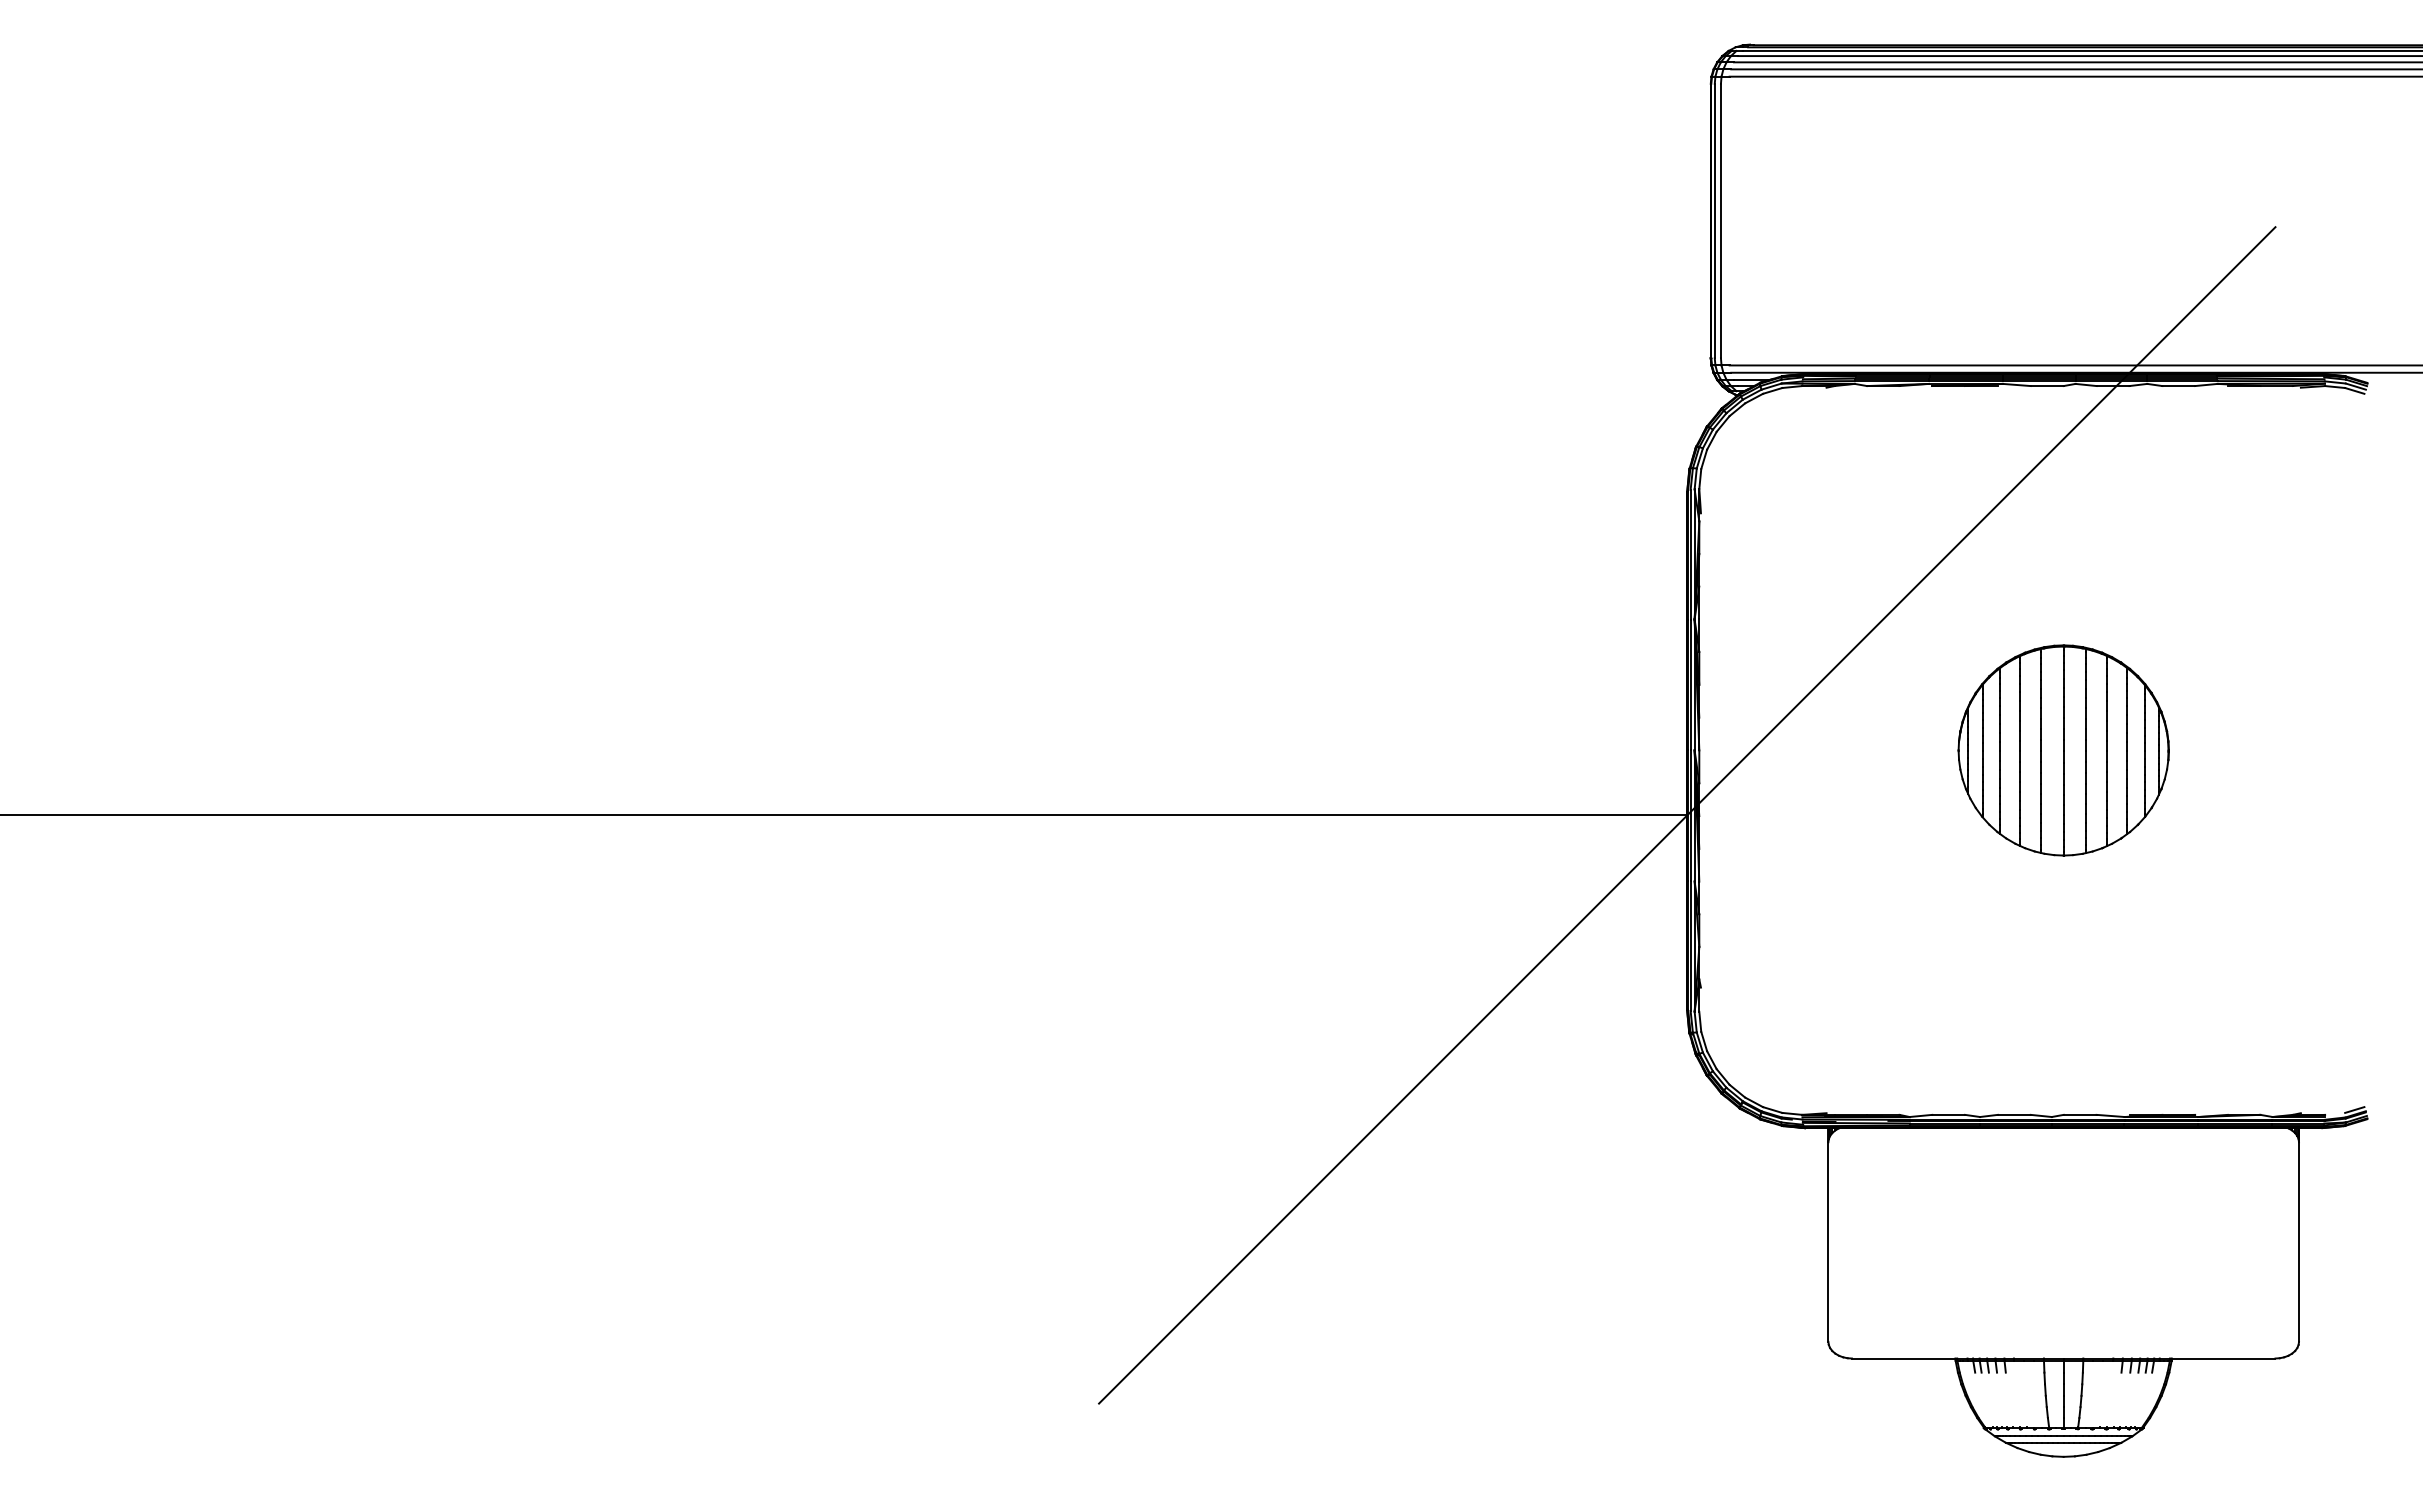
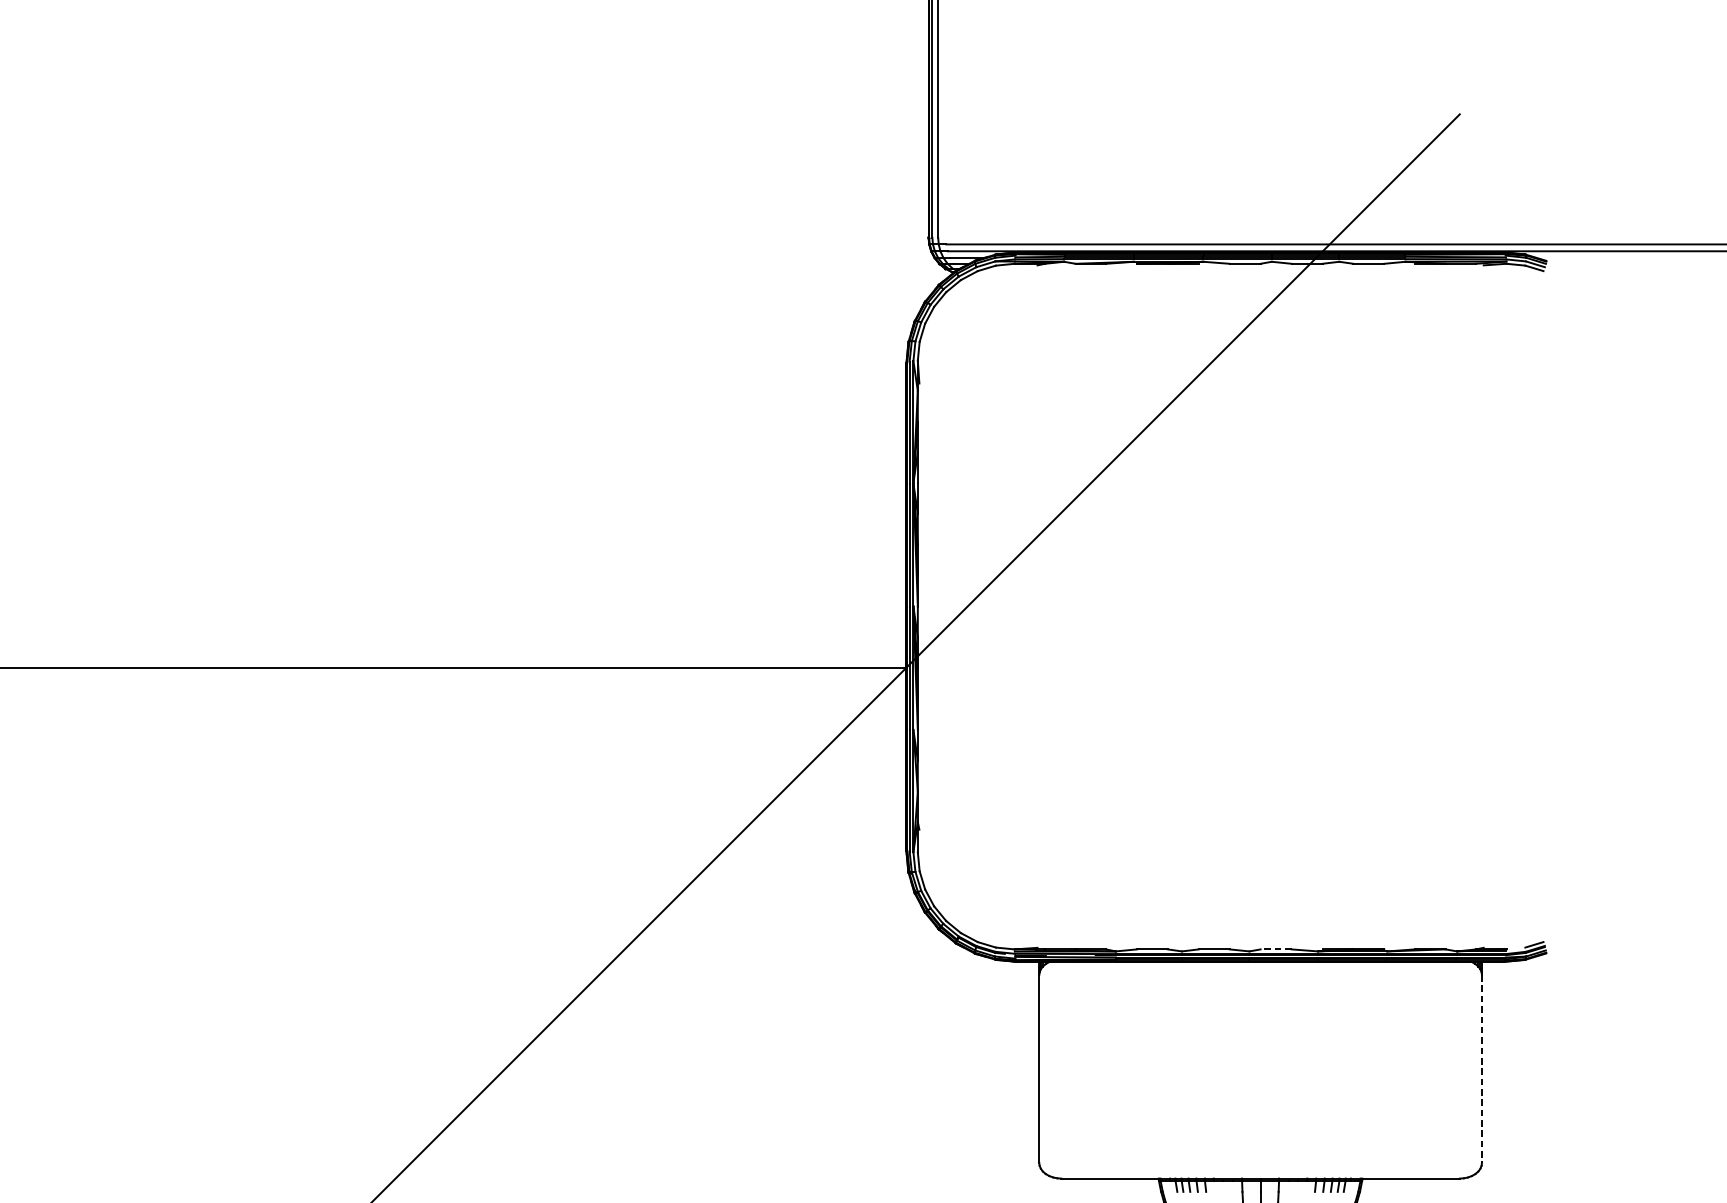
part: (2063, 750) -> (1260, 606), removed
line: (2079, 1114) -> (1275, 949), solid -> dashed
line: (2299, 1242) -> (1482, 1069), solid -> dashed

